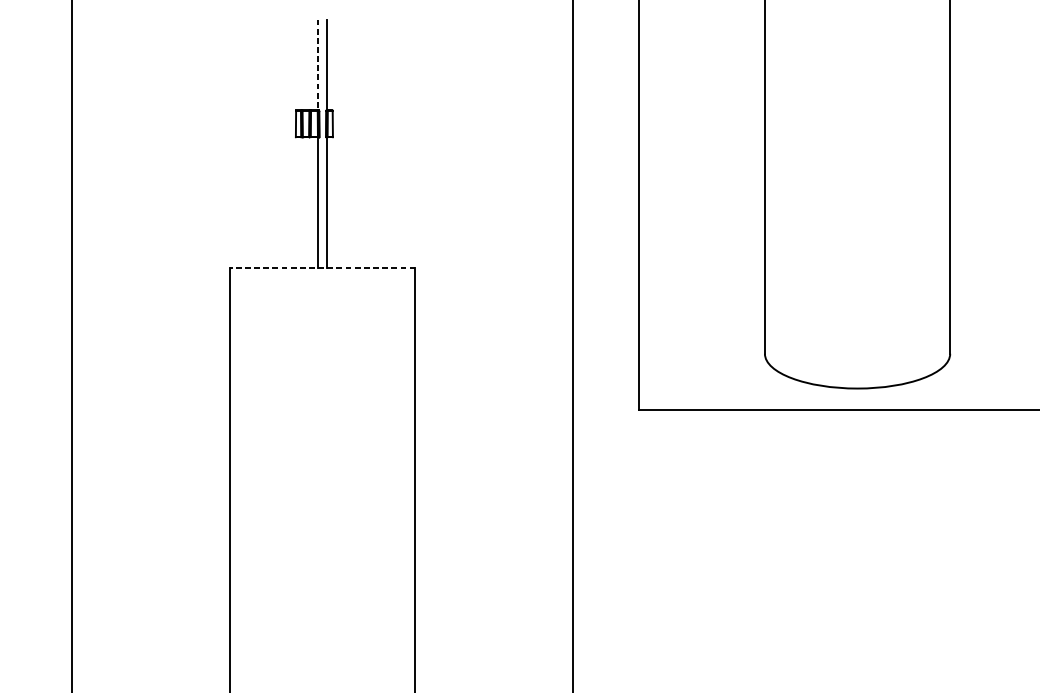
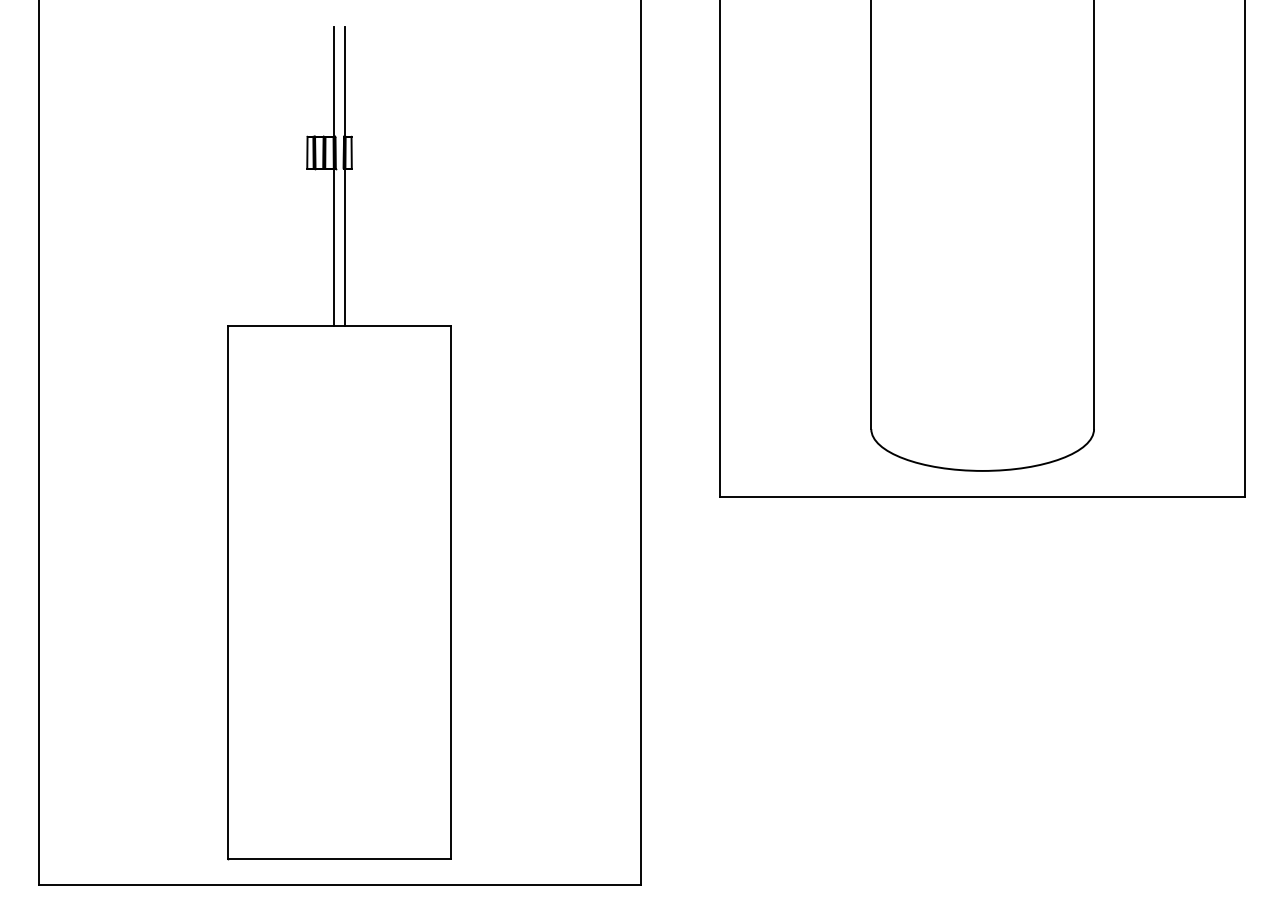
line: (318, 64) -> (334, 81), dashed -> solid
line: (322, 268) -> (339, 326), dashed -> solid

